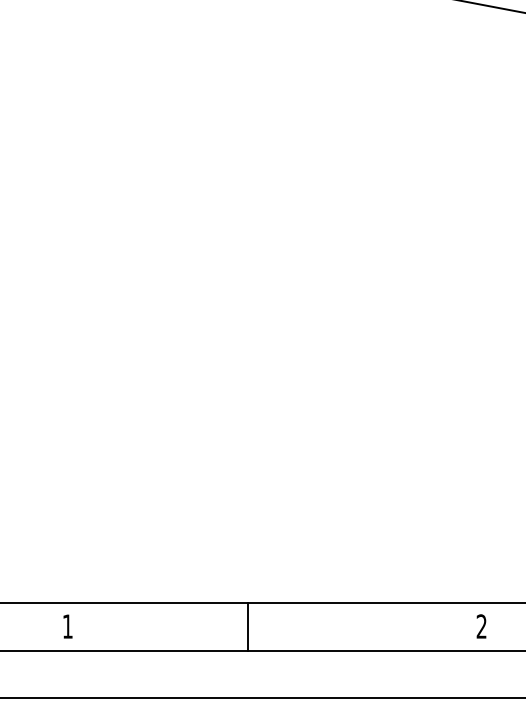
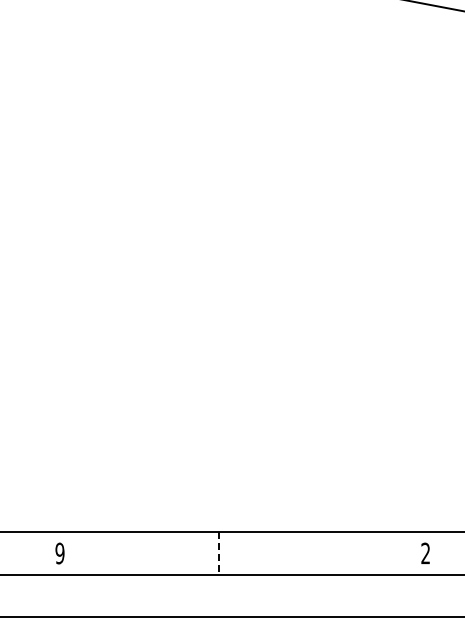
text: (67, 626) -> (59, 553), 1 -> 9
line: (247, 627) -> (218, 554), solid -> dashed

